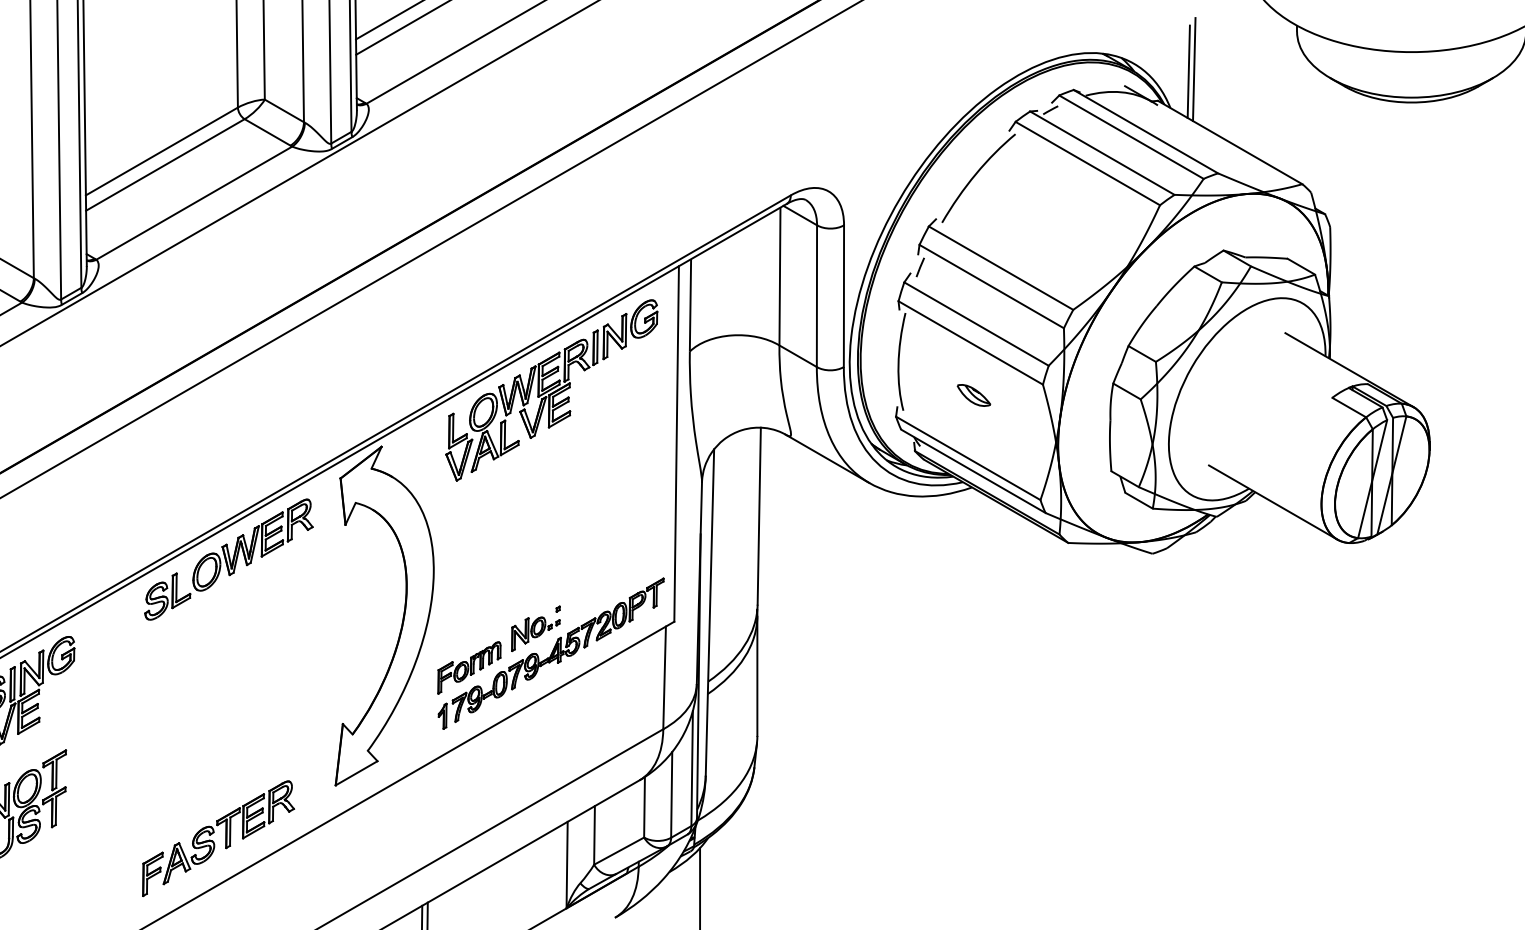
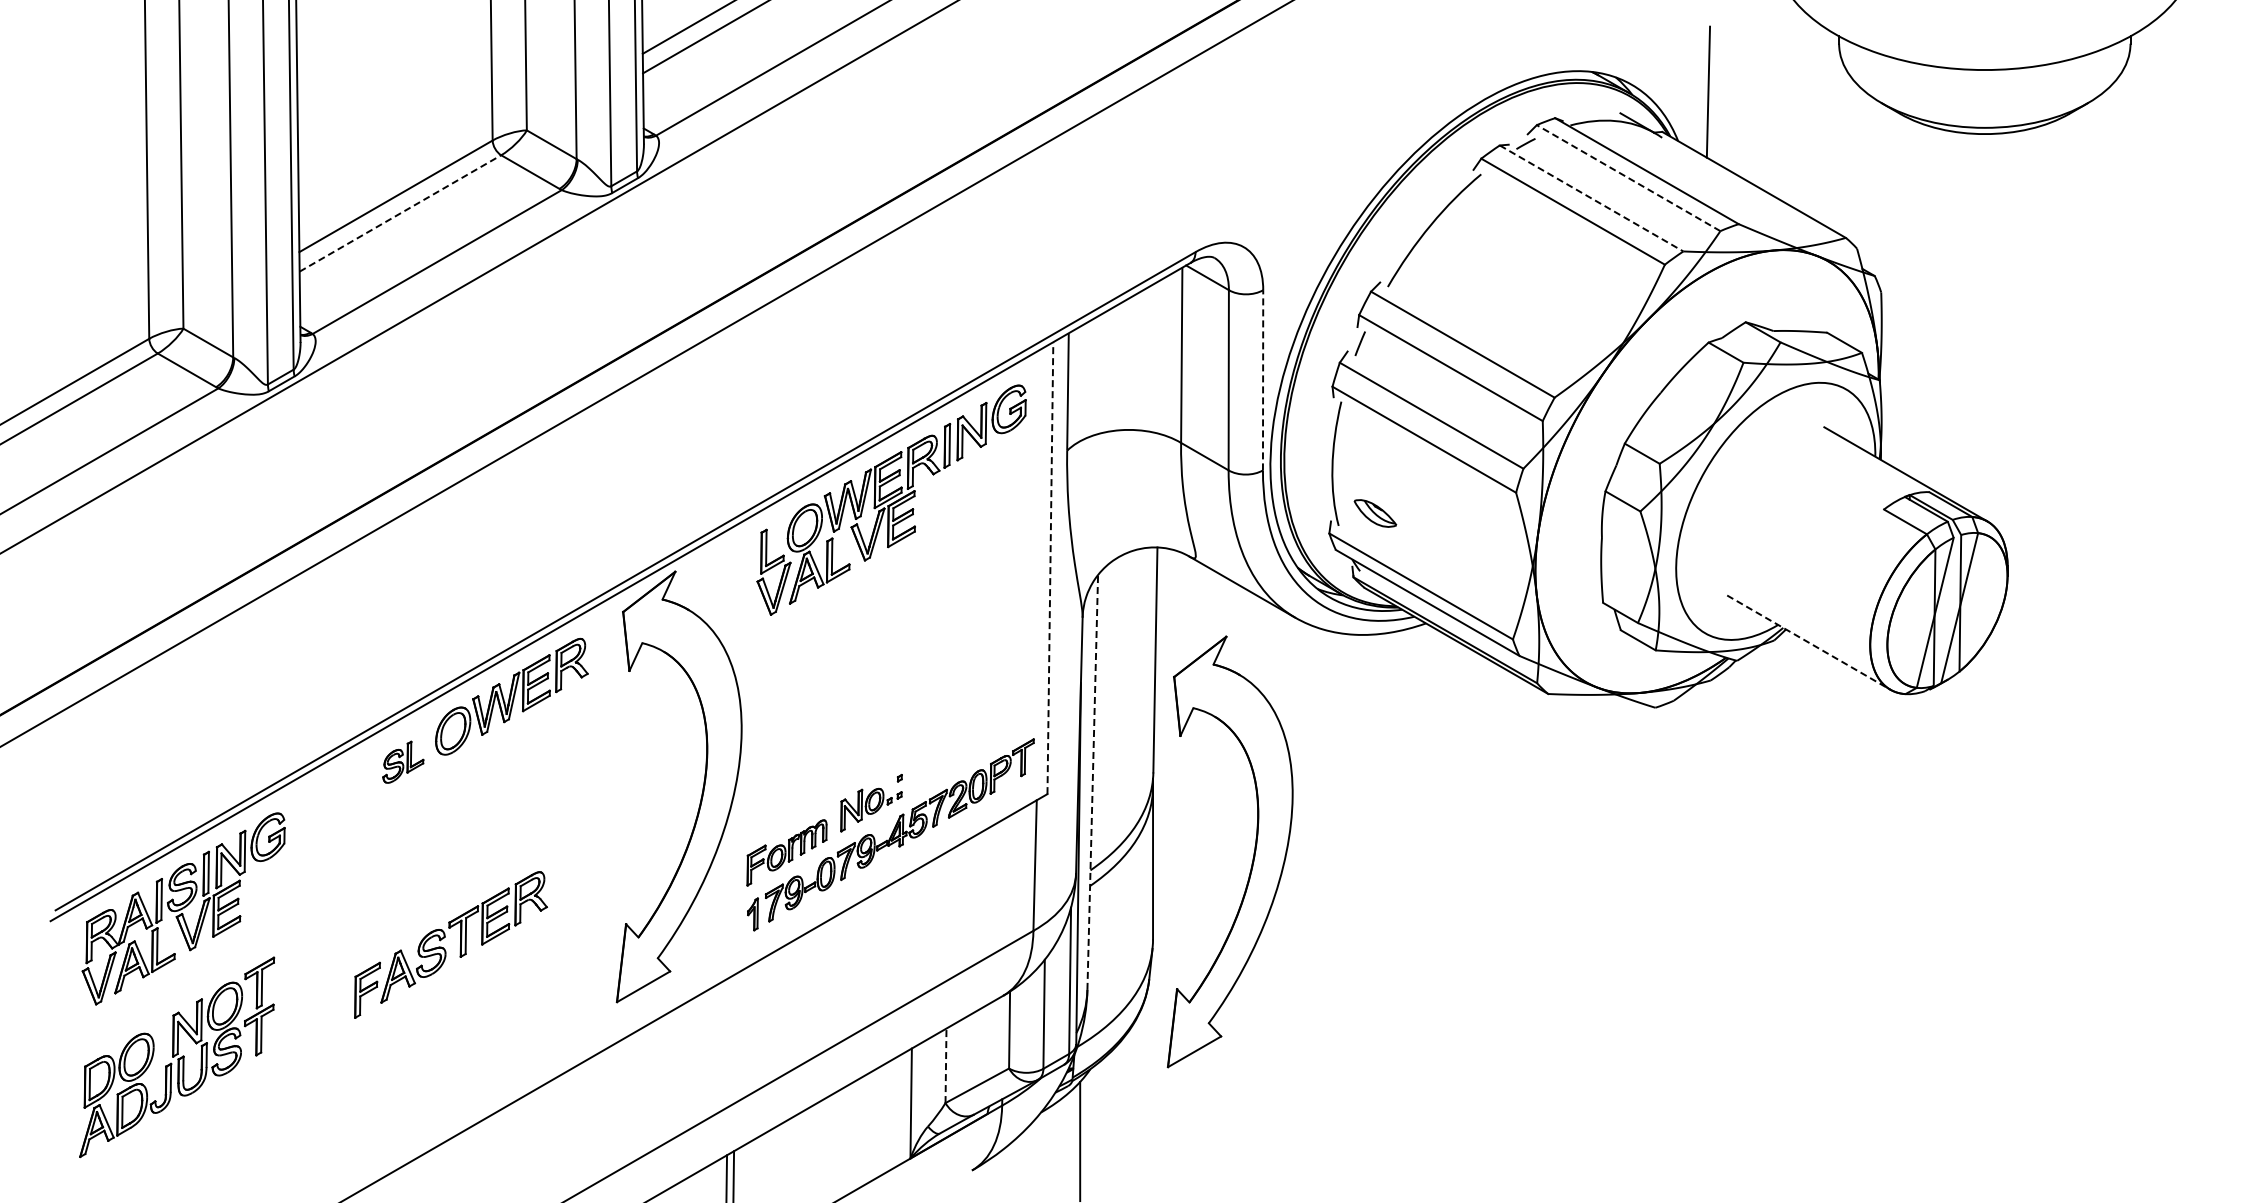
line: (1188, 71) -> (1701, 94), removed
line: (1131, 137) -> (1628, 178), solid -> dashed
line: (1102, 153) -> (1591, 198), solid -> dashed
line: (165, 164) -> (400, 213), solid -> dashed
line: (844, 295) -> (1263, 379), solid -> dashed
part: (974, 395) -> (1375, 513), moved
line: (676, 444) -> (1050, 568), solid -> dashed
line: (1273, 502) -> (1809, 642), solid -> dashed
part: (167, 596) -> (402, 762), size x0.7
line: (709, 612) -> (1092, 782), solid -> dashed
part: (836, 667) -> (1253, 852), added
line: (594, 835) -> (946, 1065), solid -> dashed
part: (214, 842) -> (445, 949), moved

